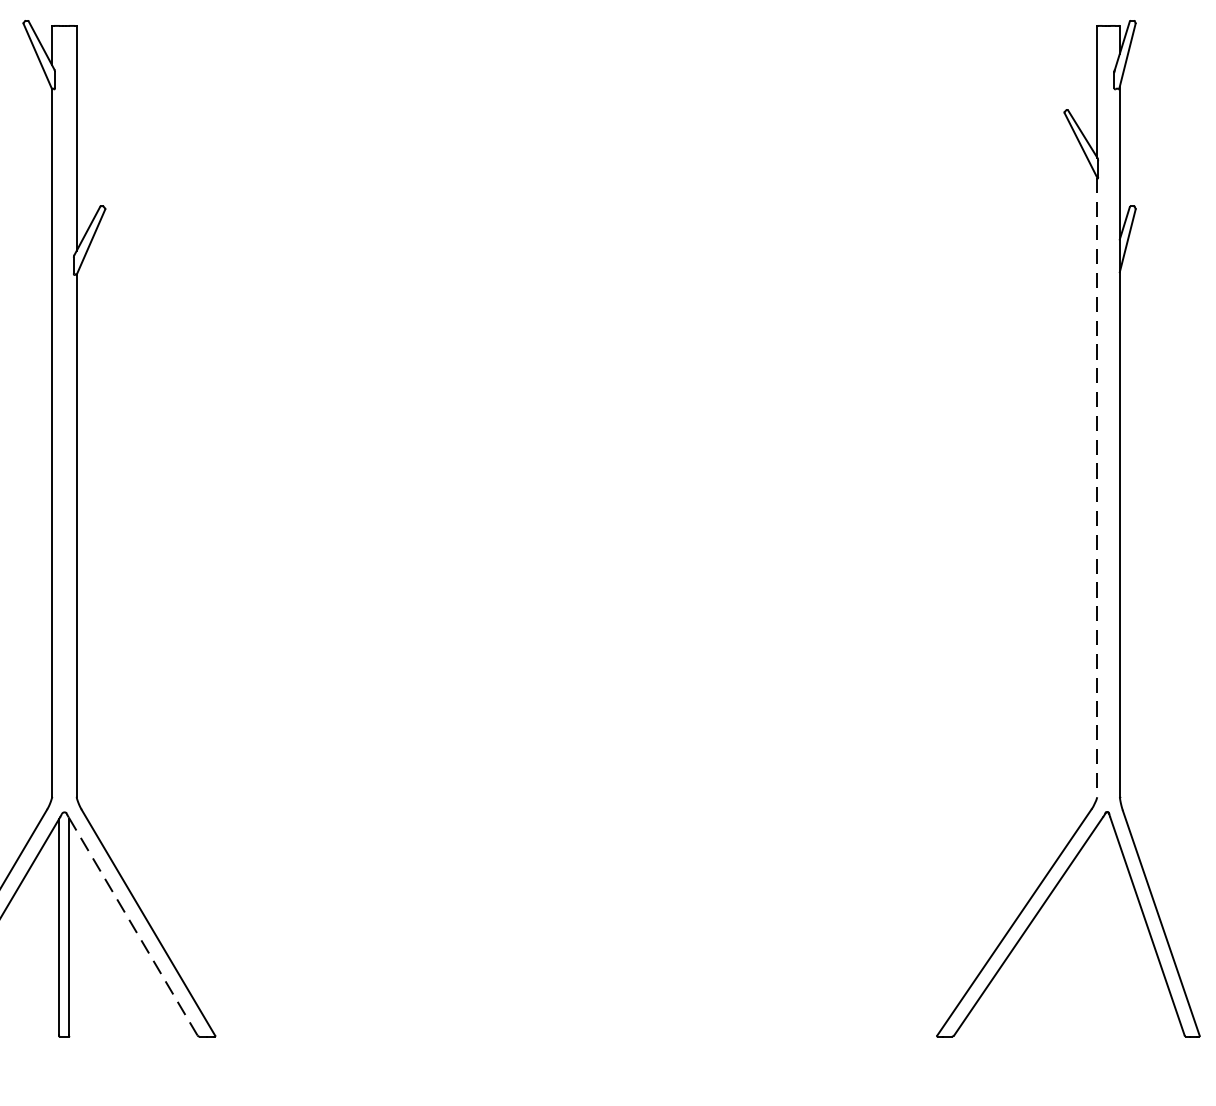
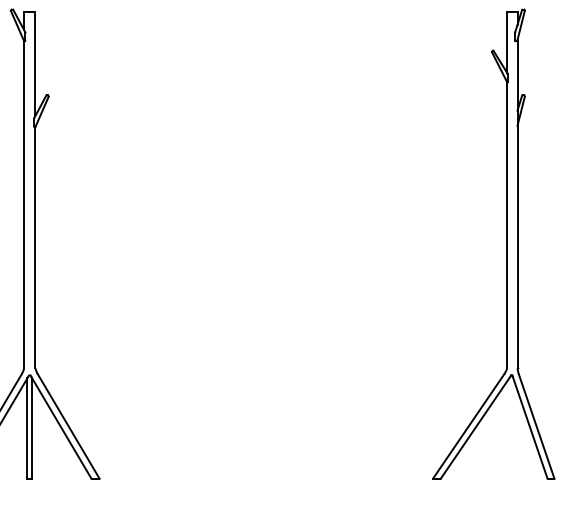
line: (1098, 488) -> (507, 225), dashed -> solid
line: (133, 927) -> (61, 428), dashed -> solid

